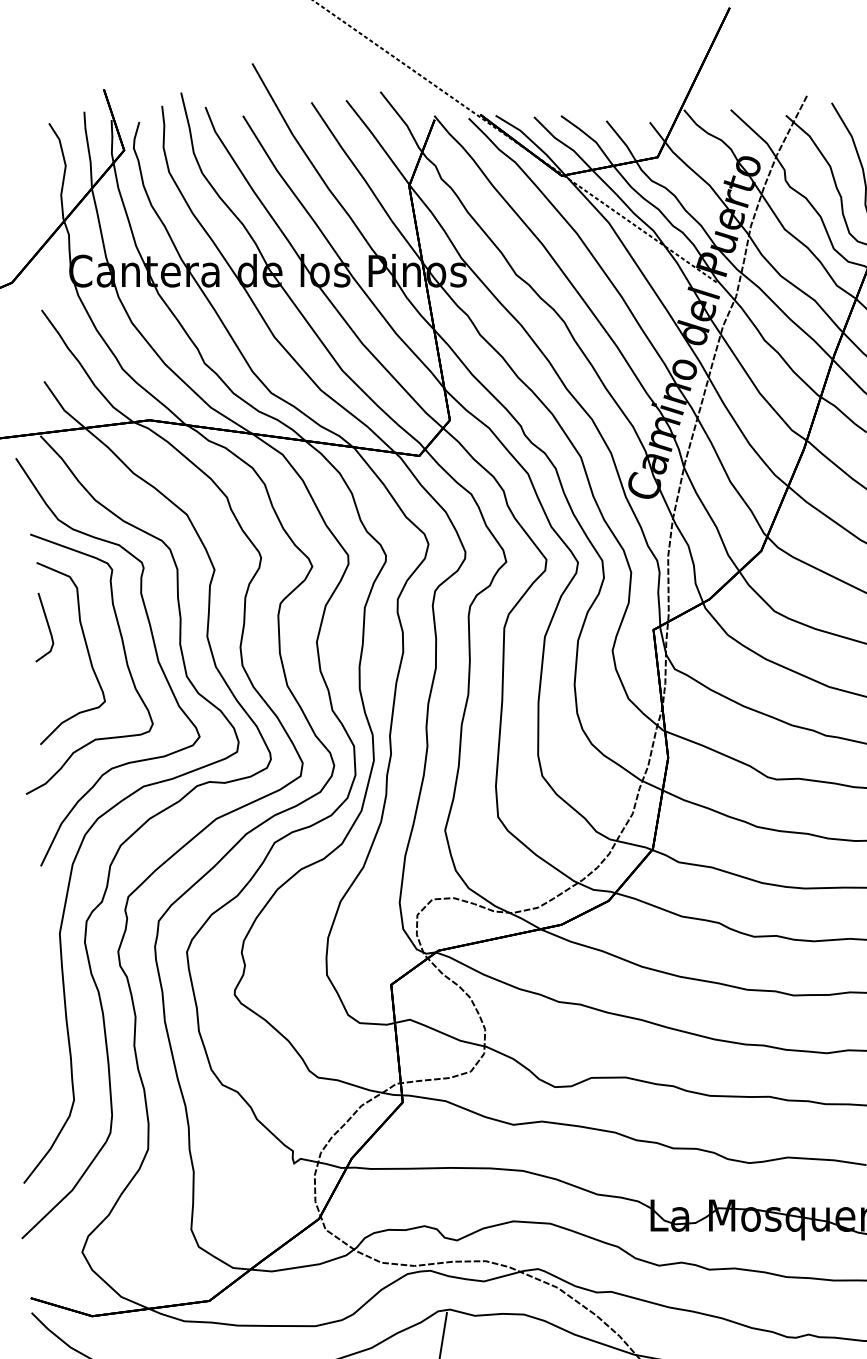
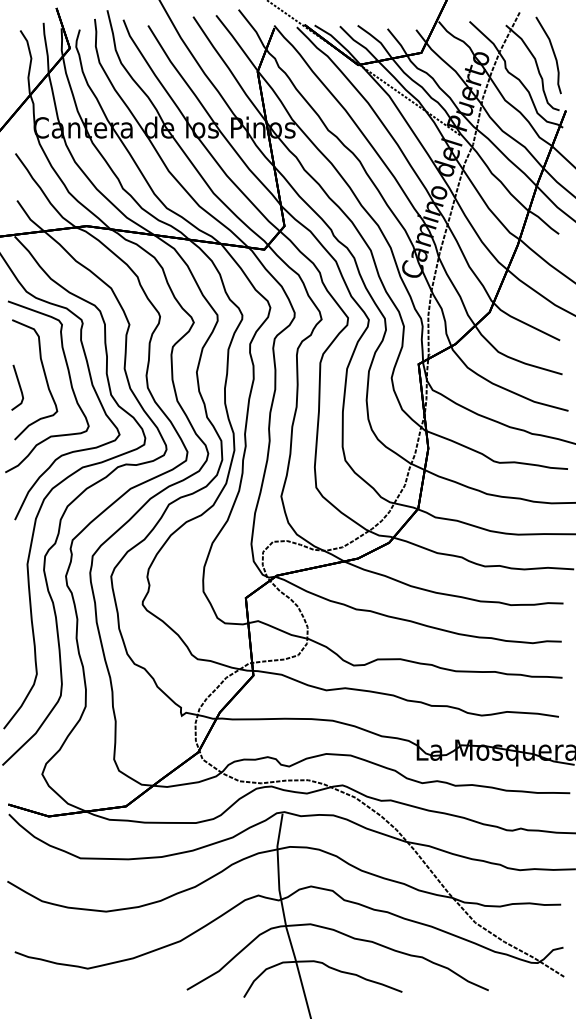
line: (47, 627) -> (19, 387), moved

